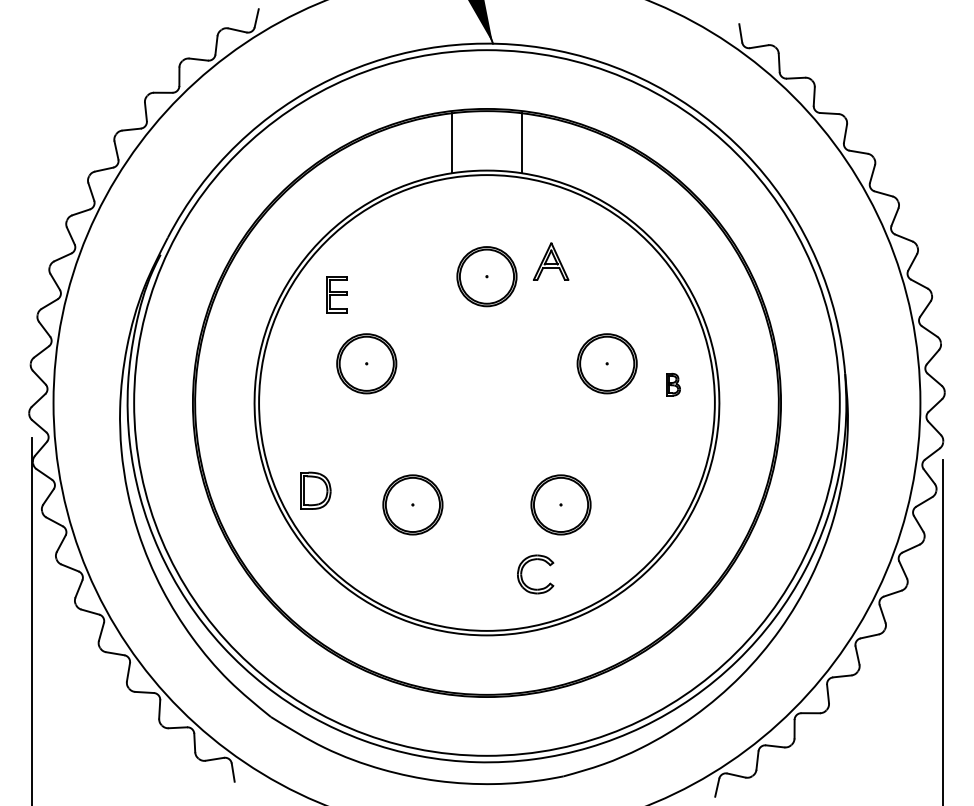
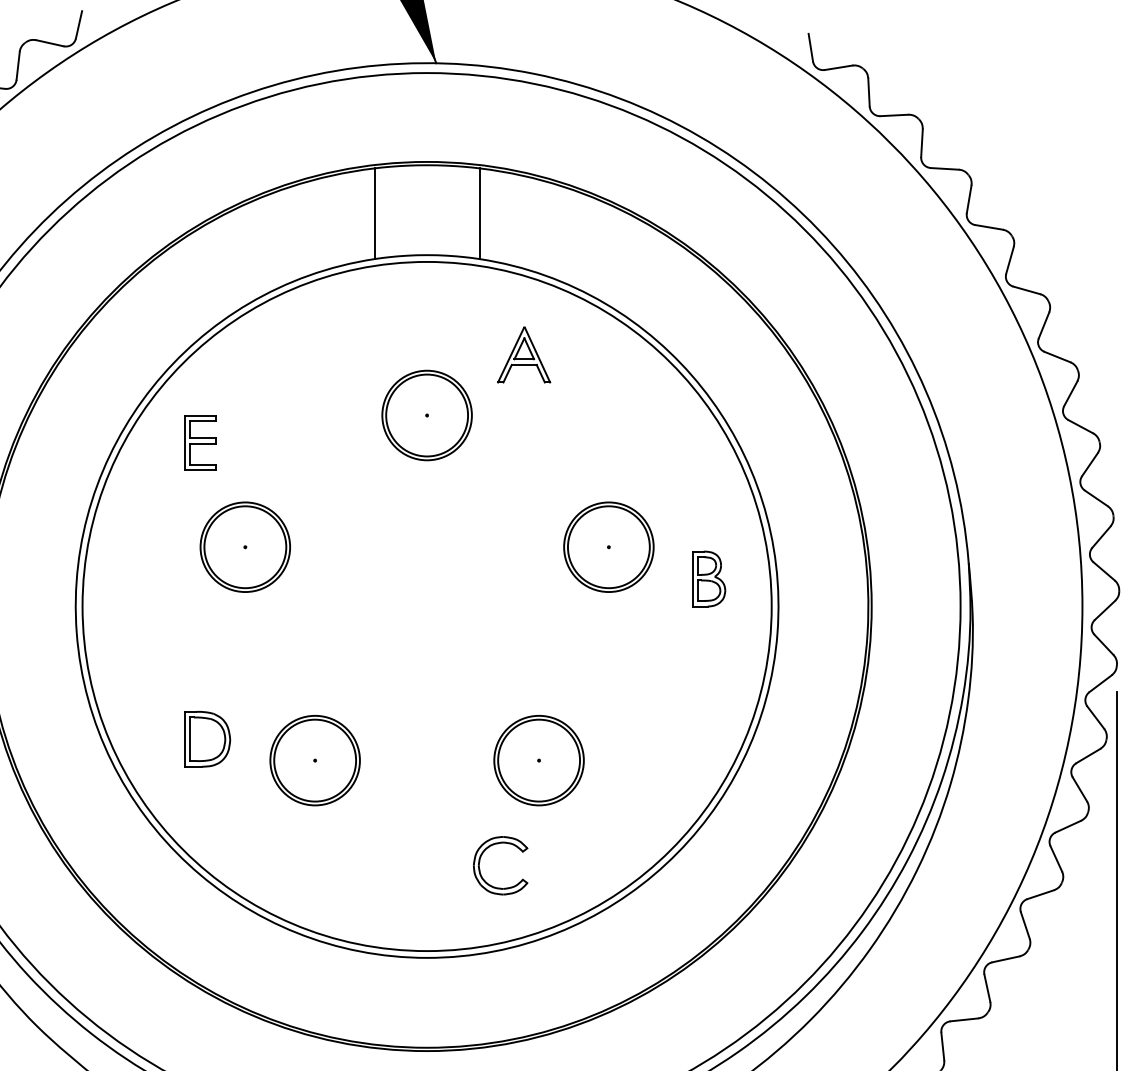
part: (551, 261) -> (524, 354), moved
part: (673, 384) -> (709, 578), size x1.67
part: (315, 490) -> (207, 738), moved

